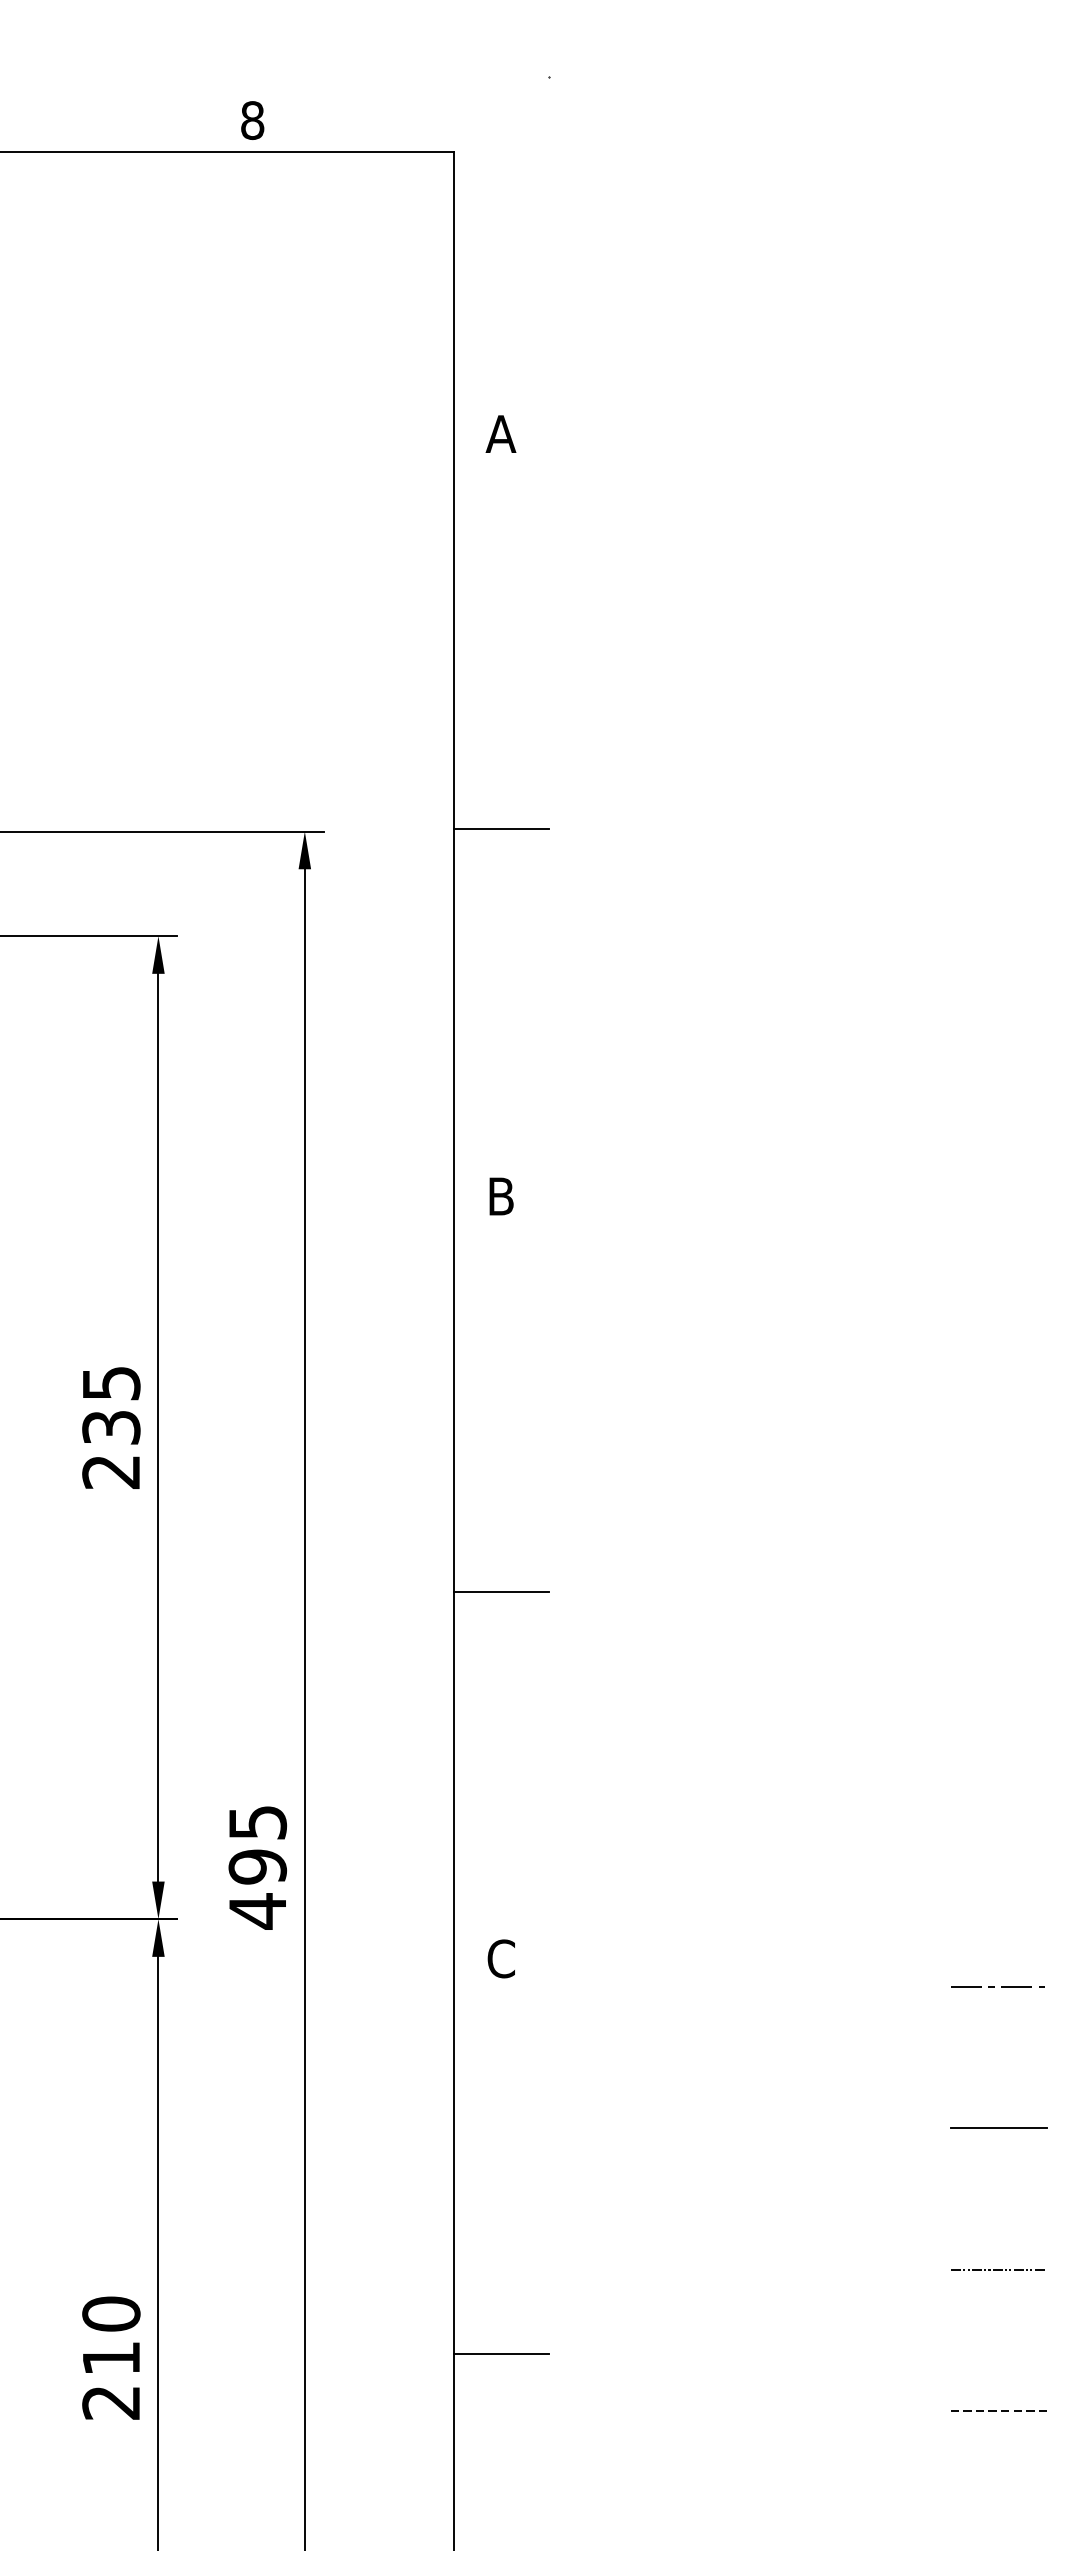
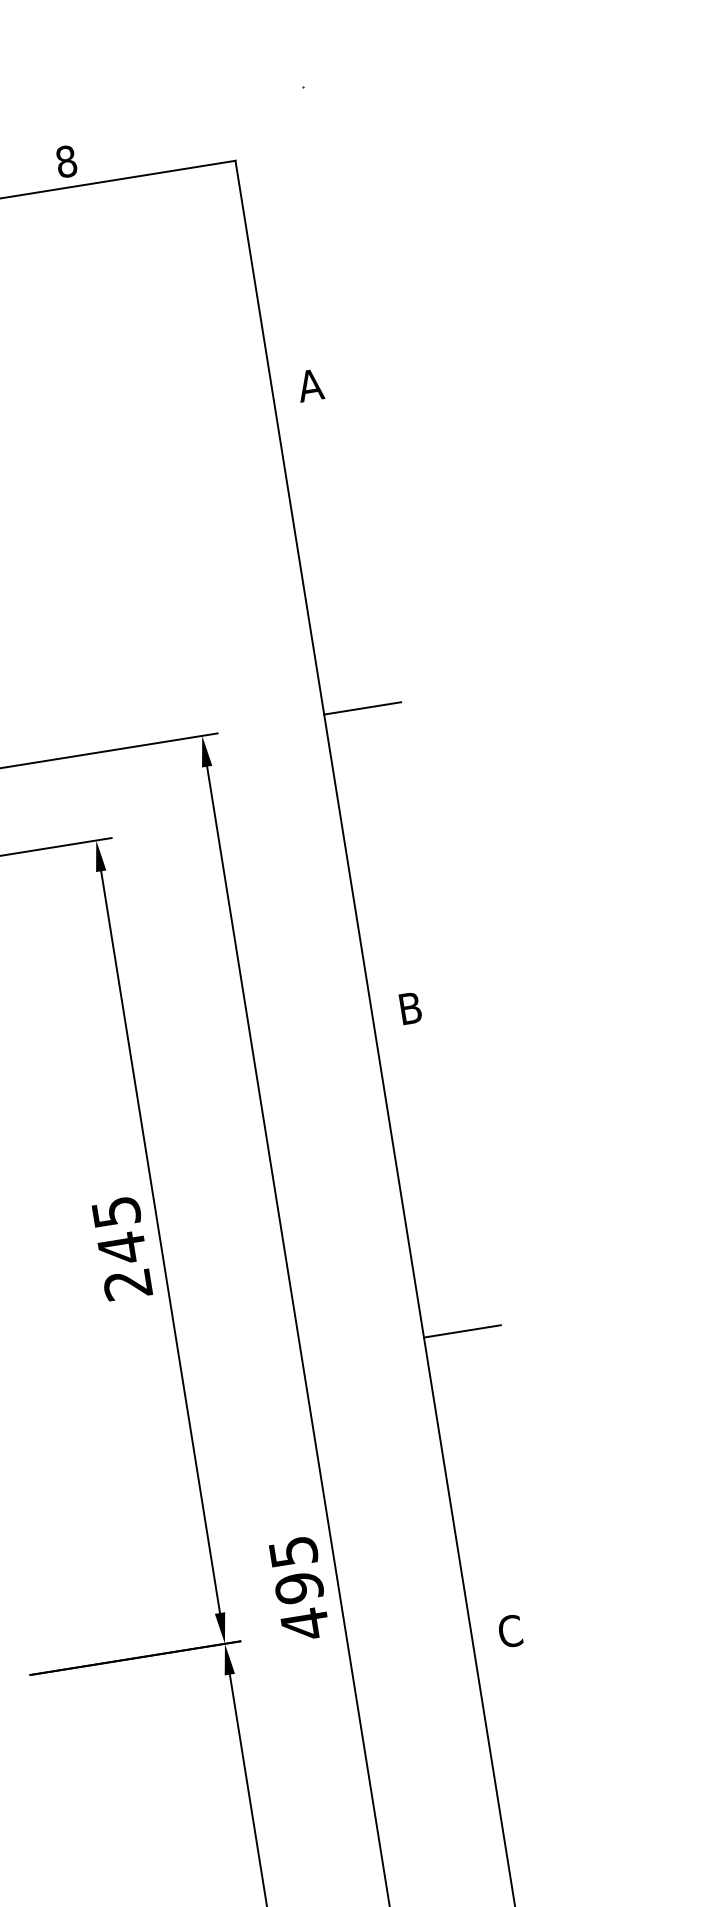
text: (111, 1427) -> (122, 1248), 235 -> 245

